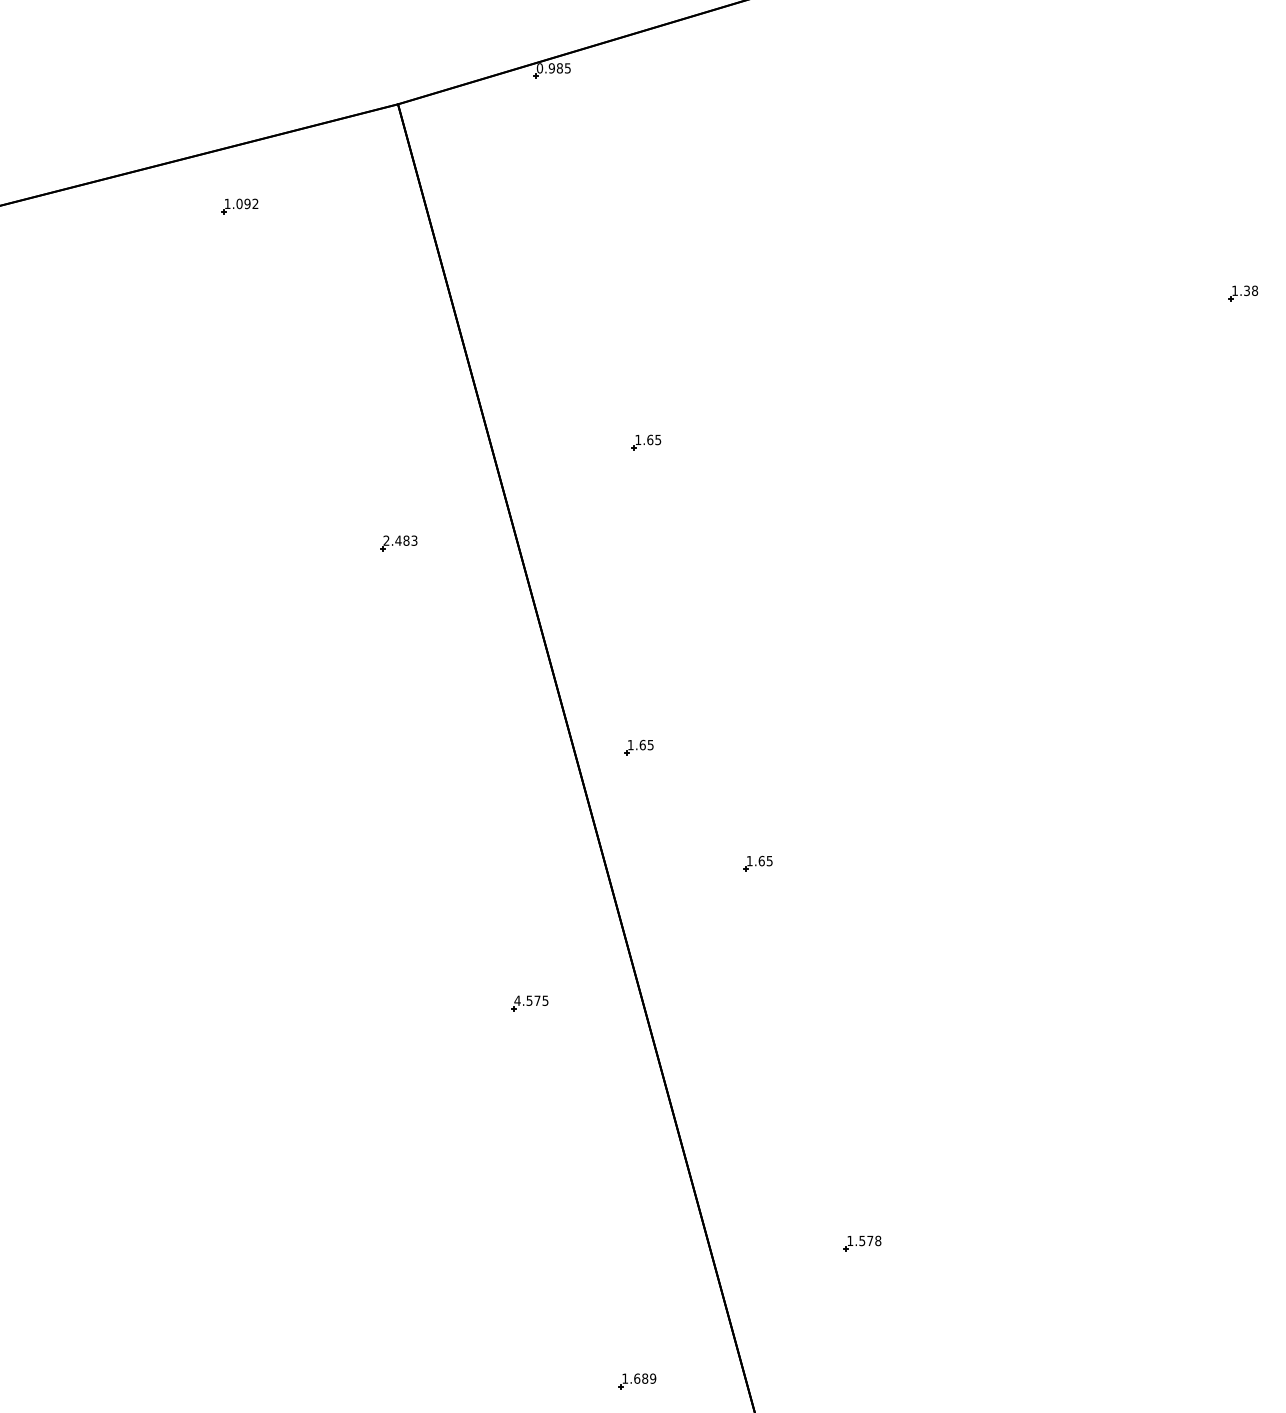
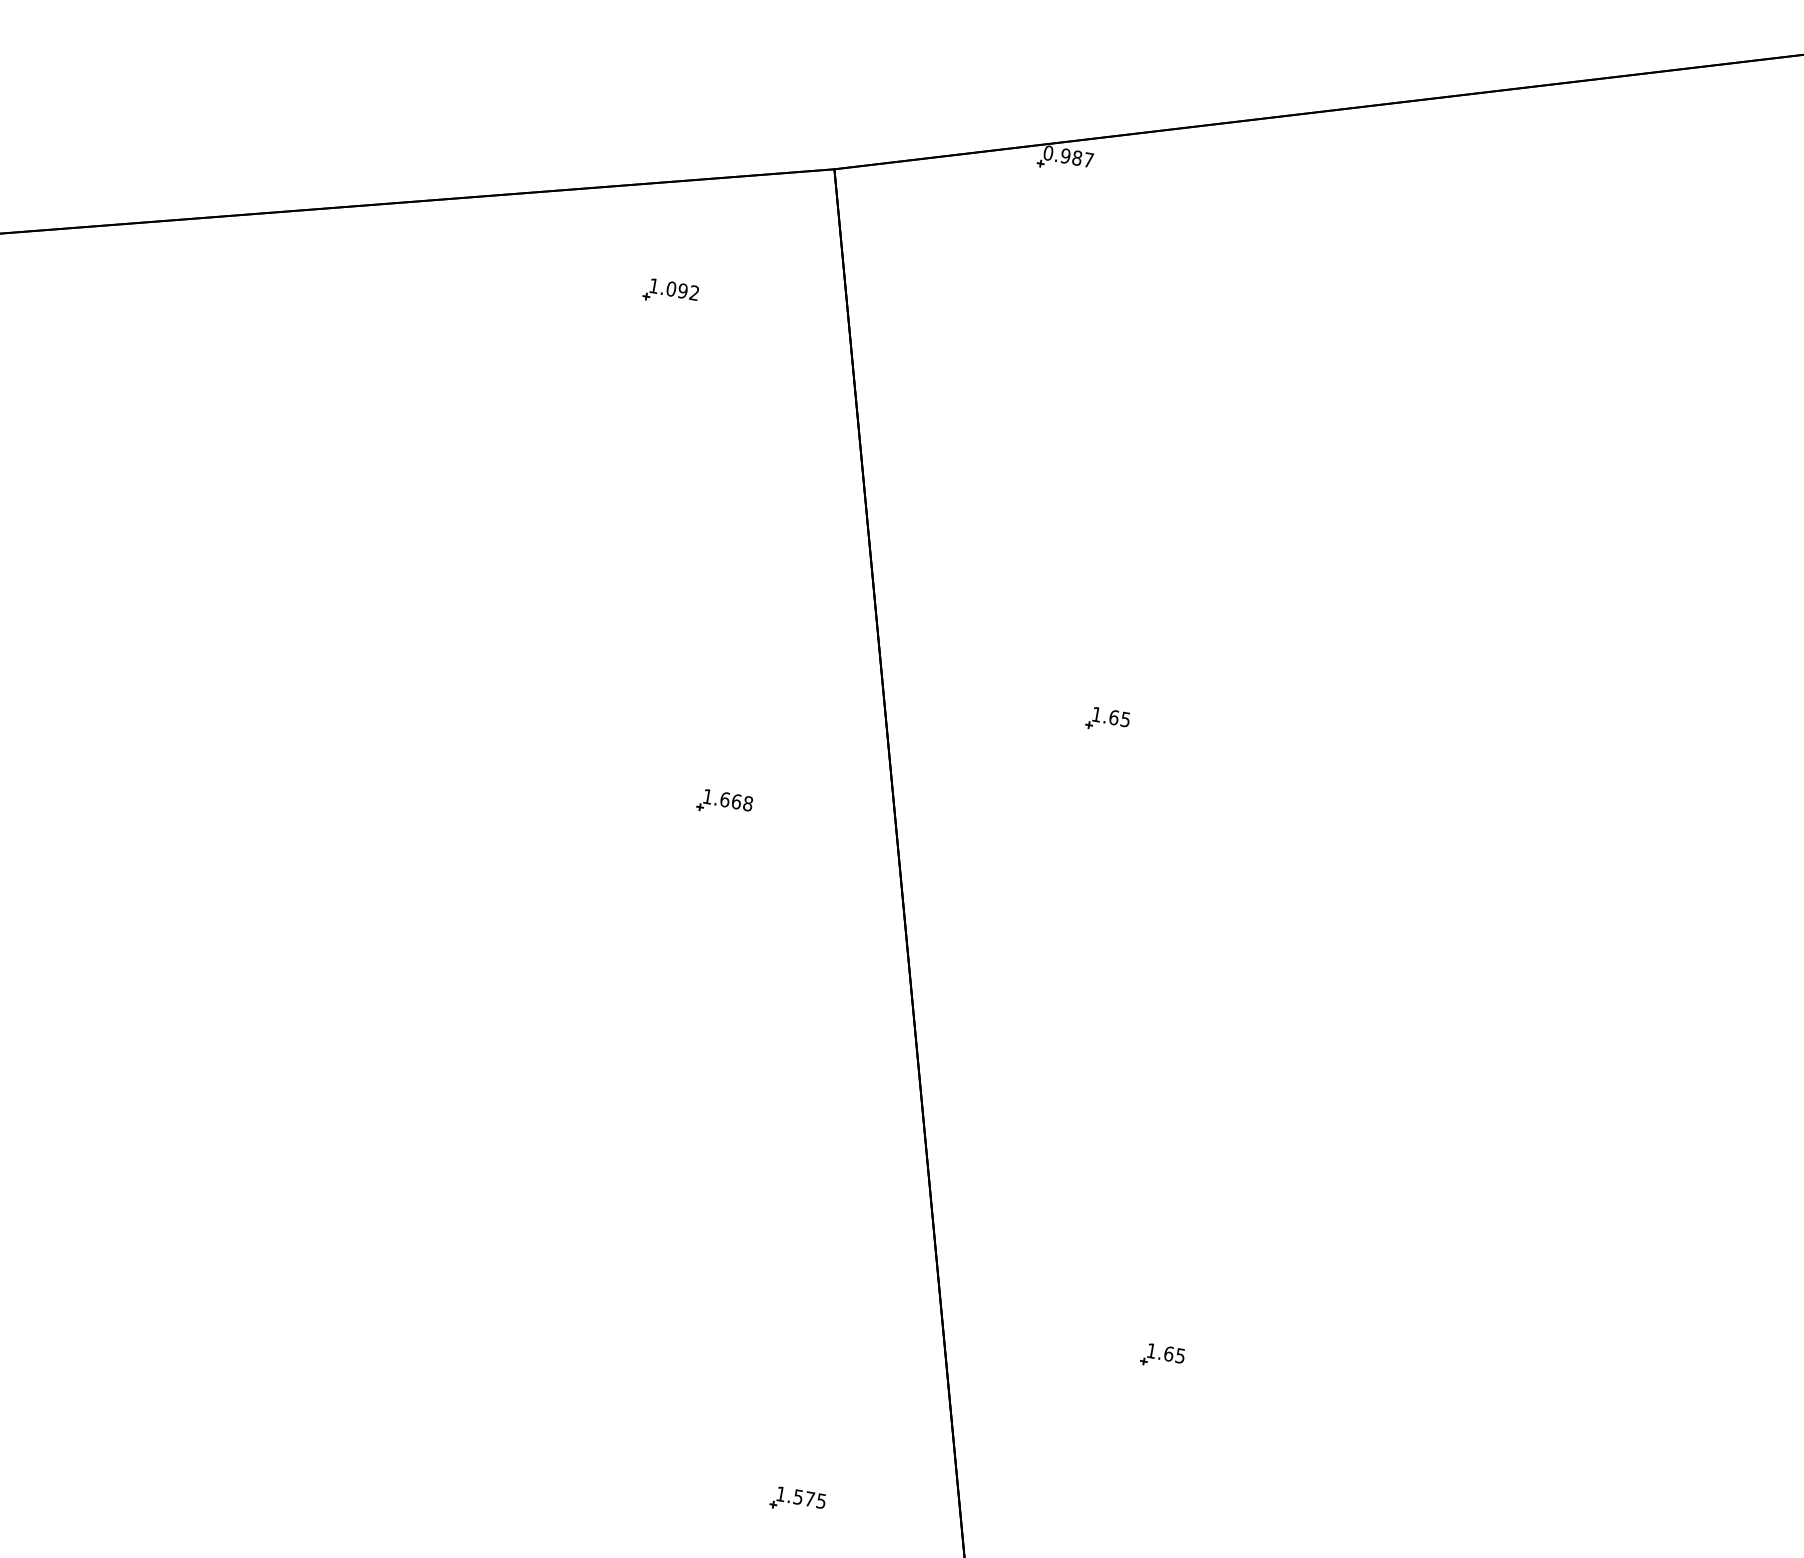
text: (567, 68) -> (1088, 160), 0.985 -> 0.987
part: (239, 206) -> (670, 292), moved
text: (400, 540) -> (728, 799), 2.483 -> 1.668
part: (638, 747) -> (1019, 1158), removed
text: (517, 1000) -> (781, 1493), 4.575 -> 1.575

